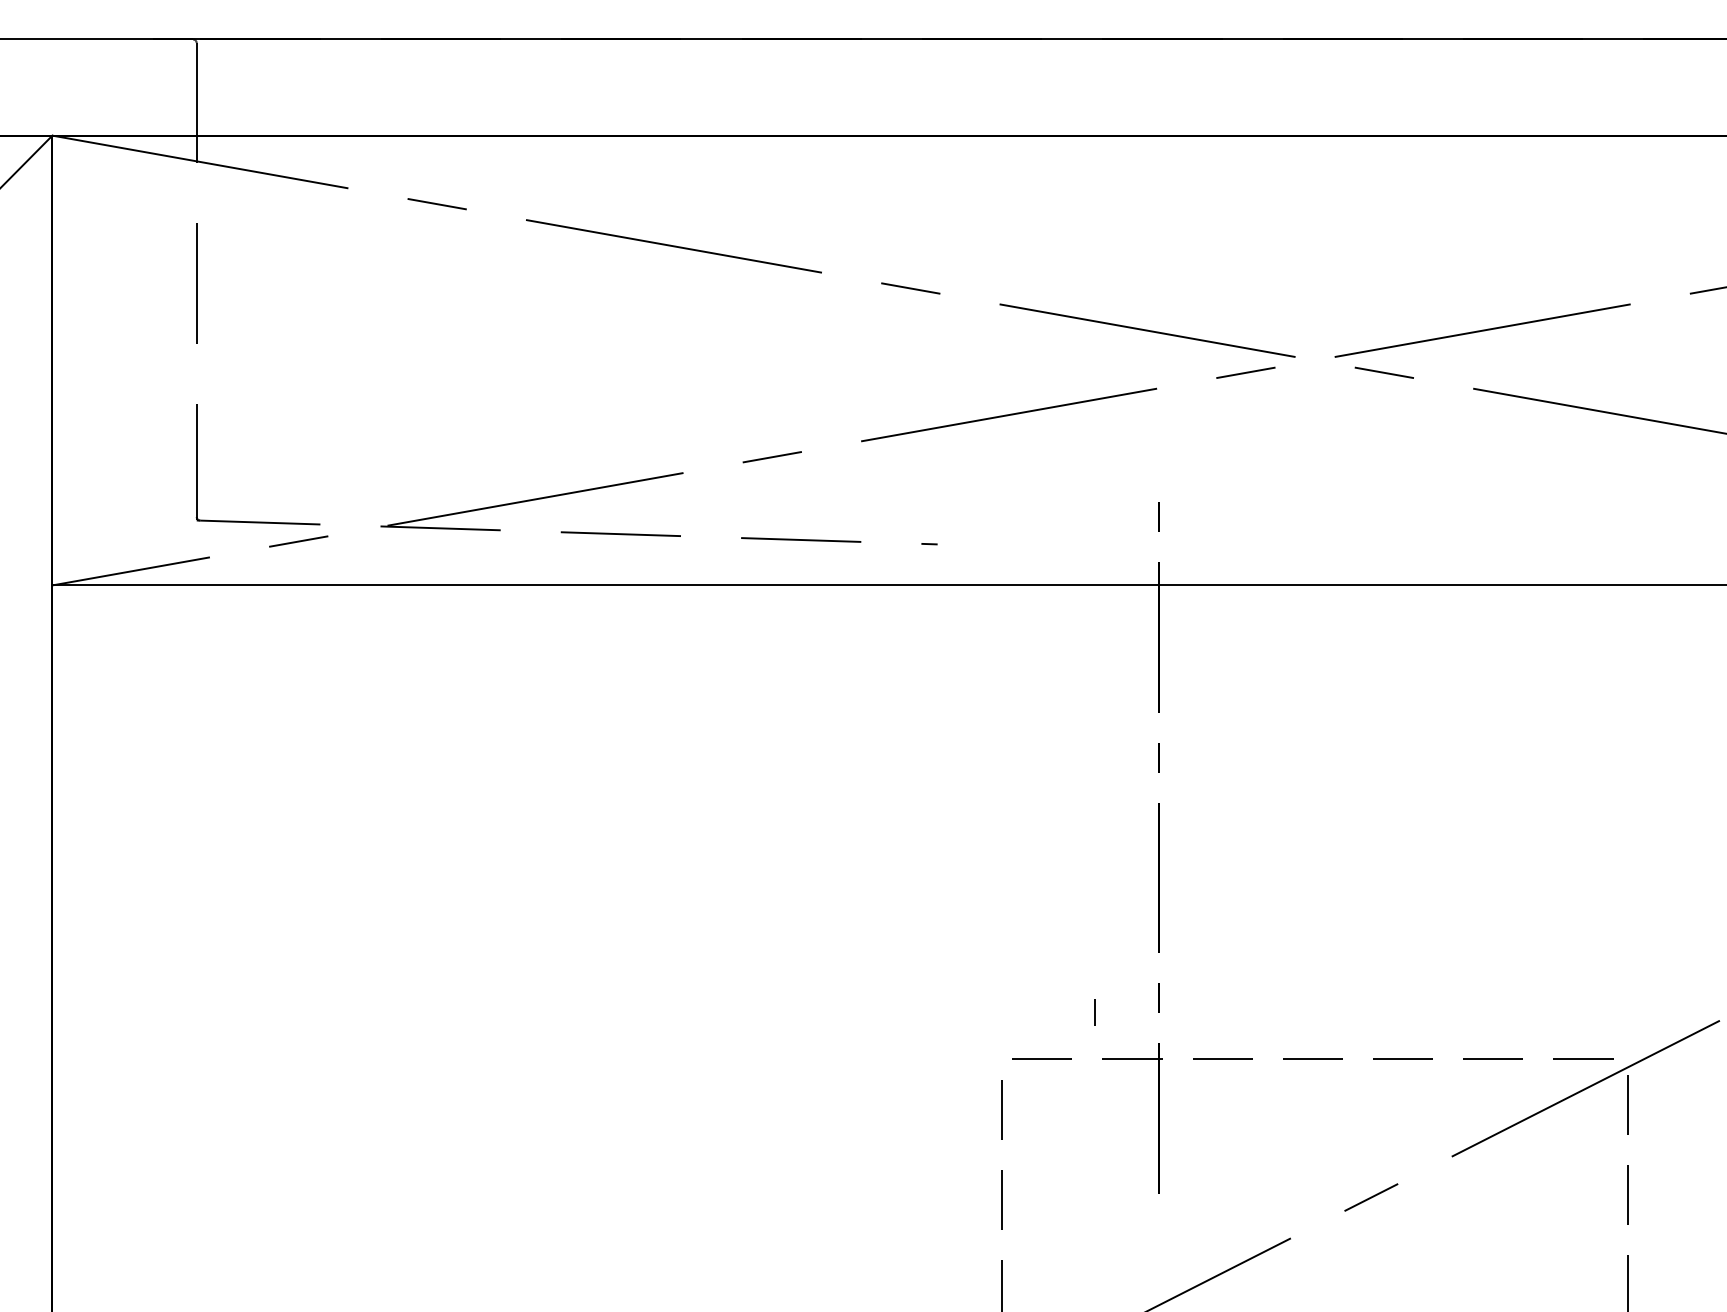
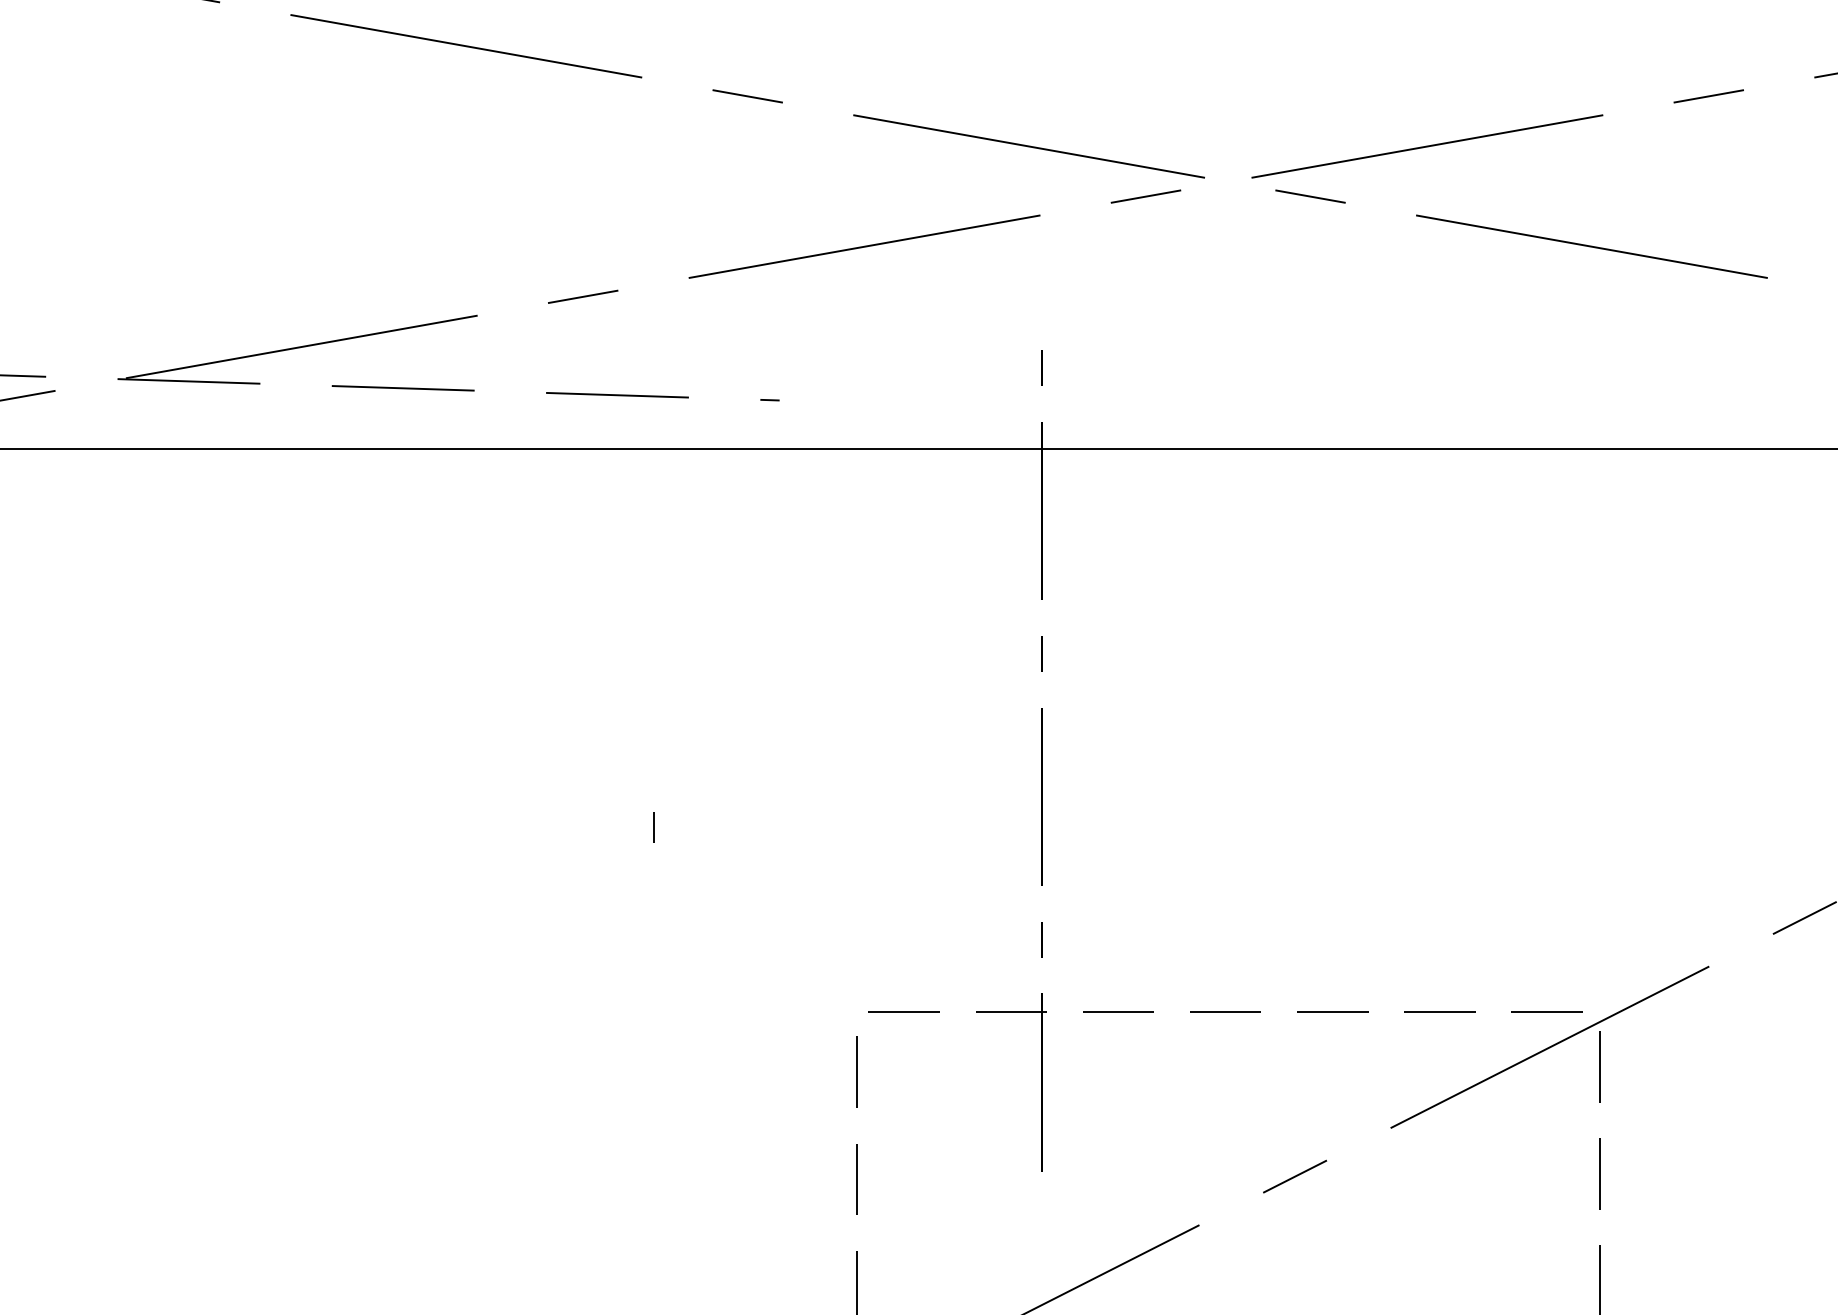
line: (1094, 1012) -> (653, 827), moved

